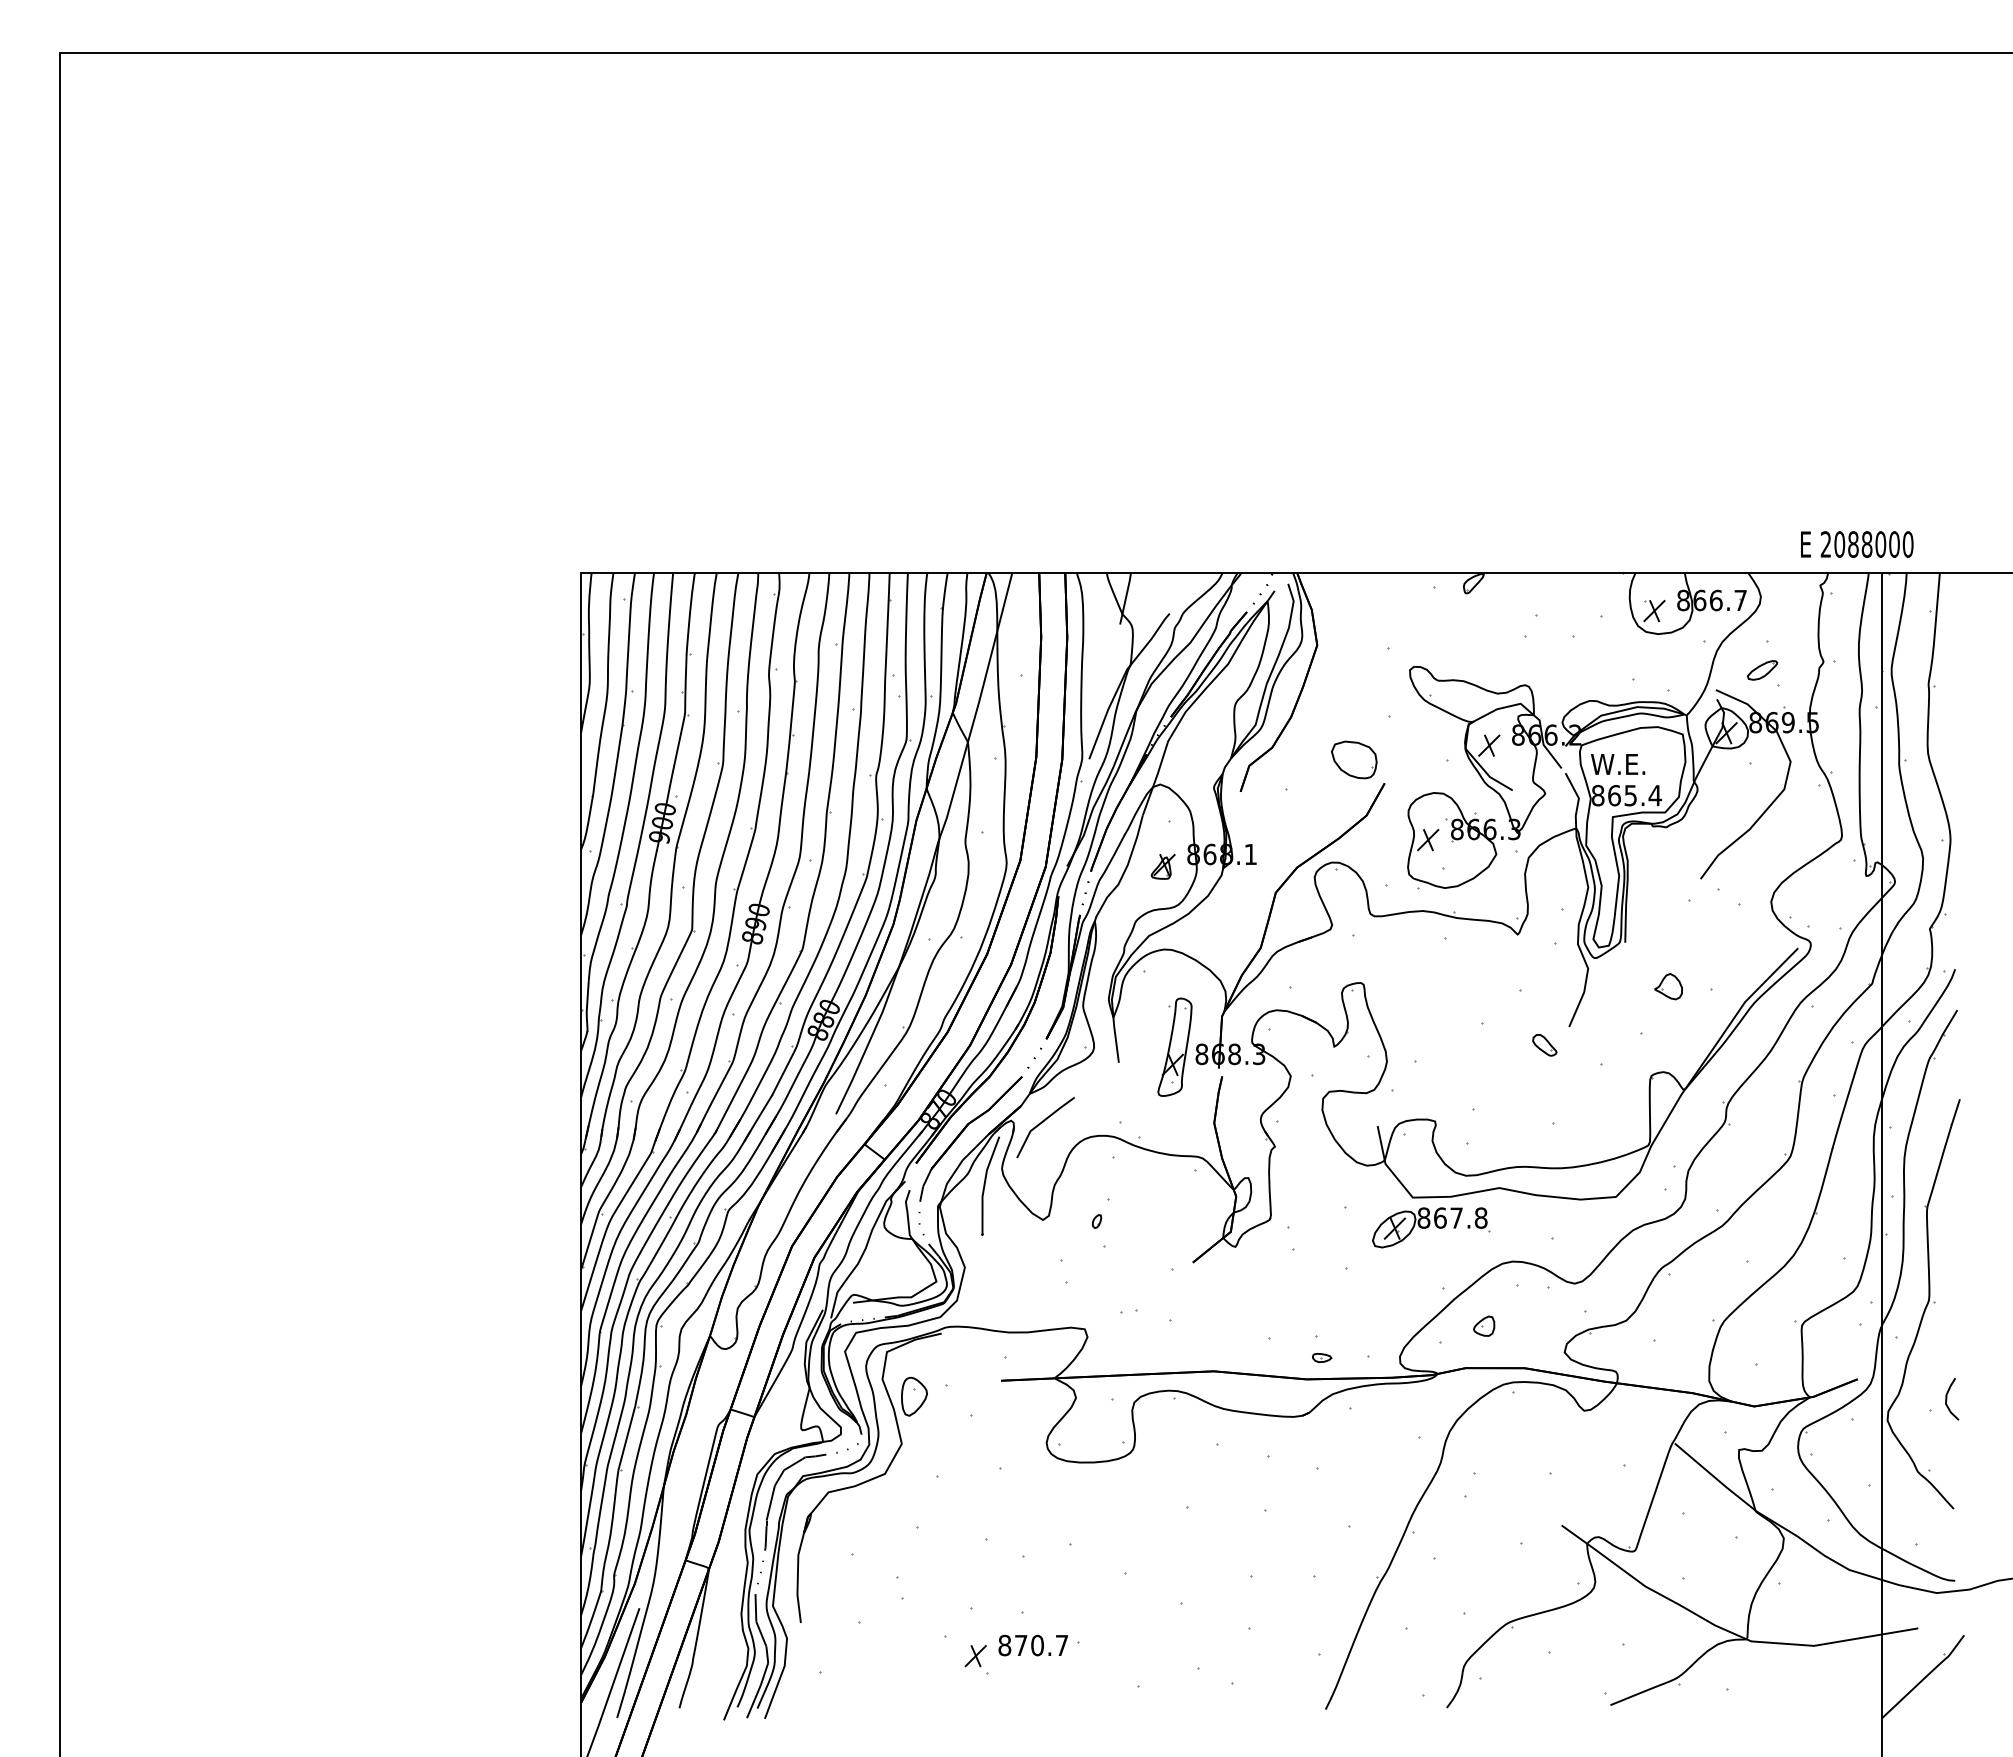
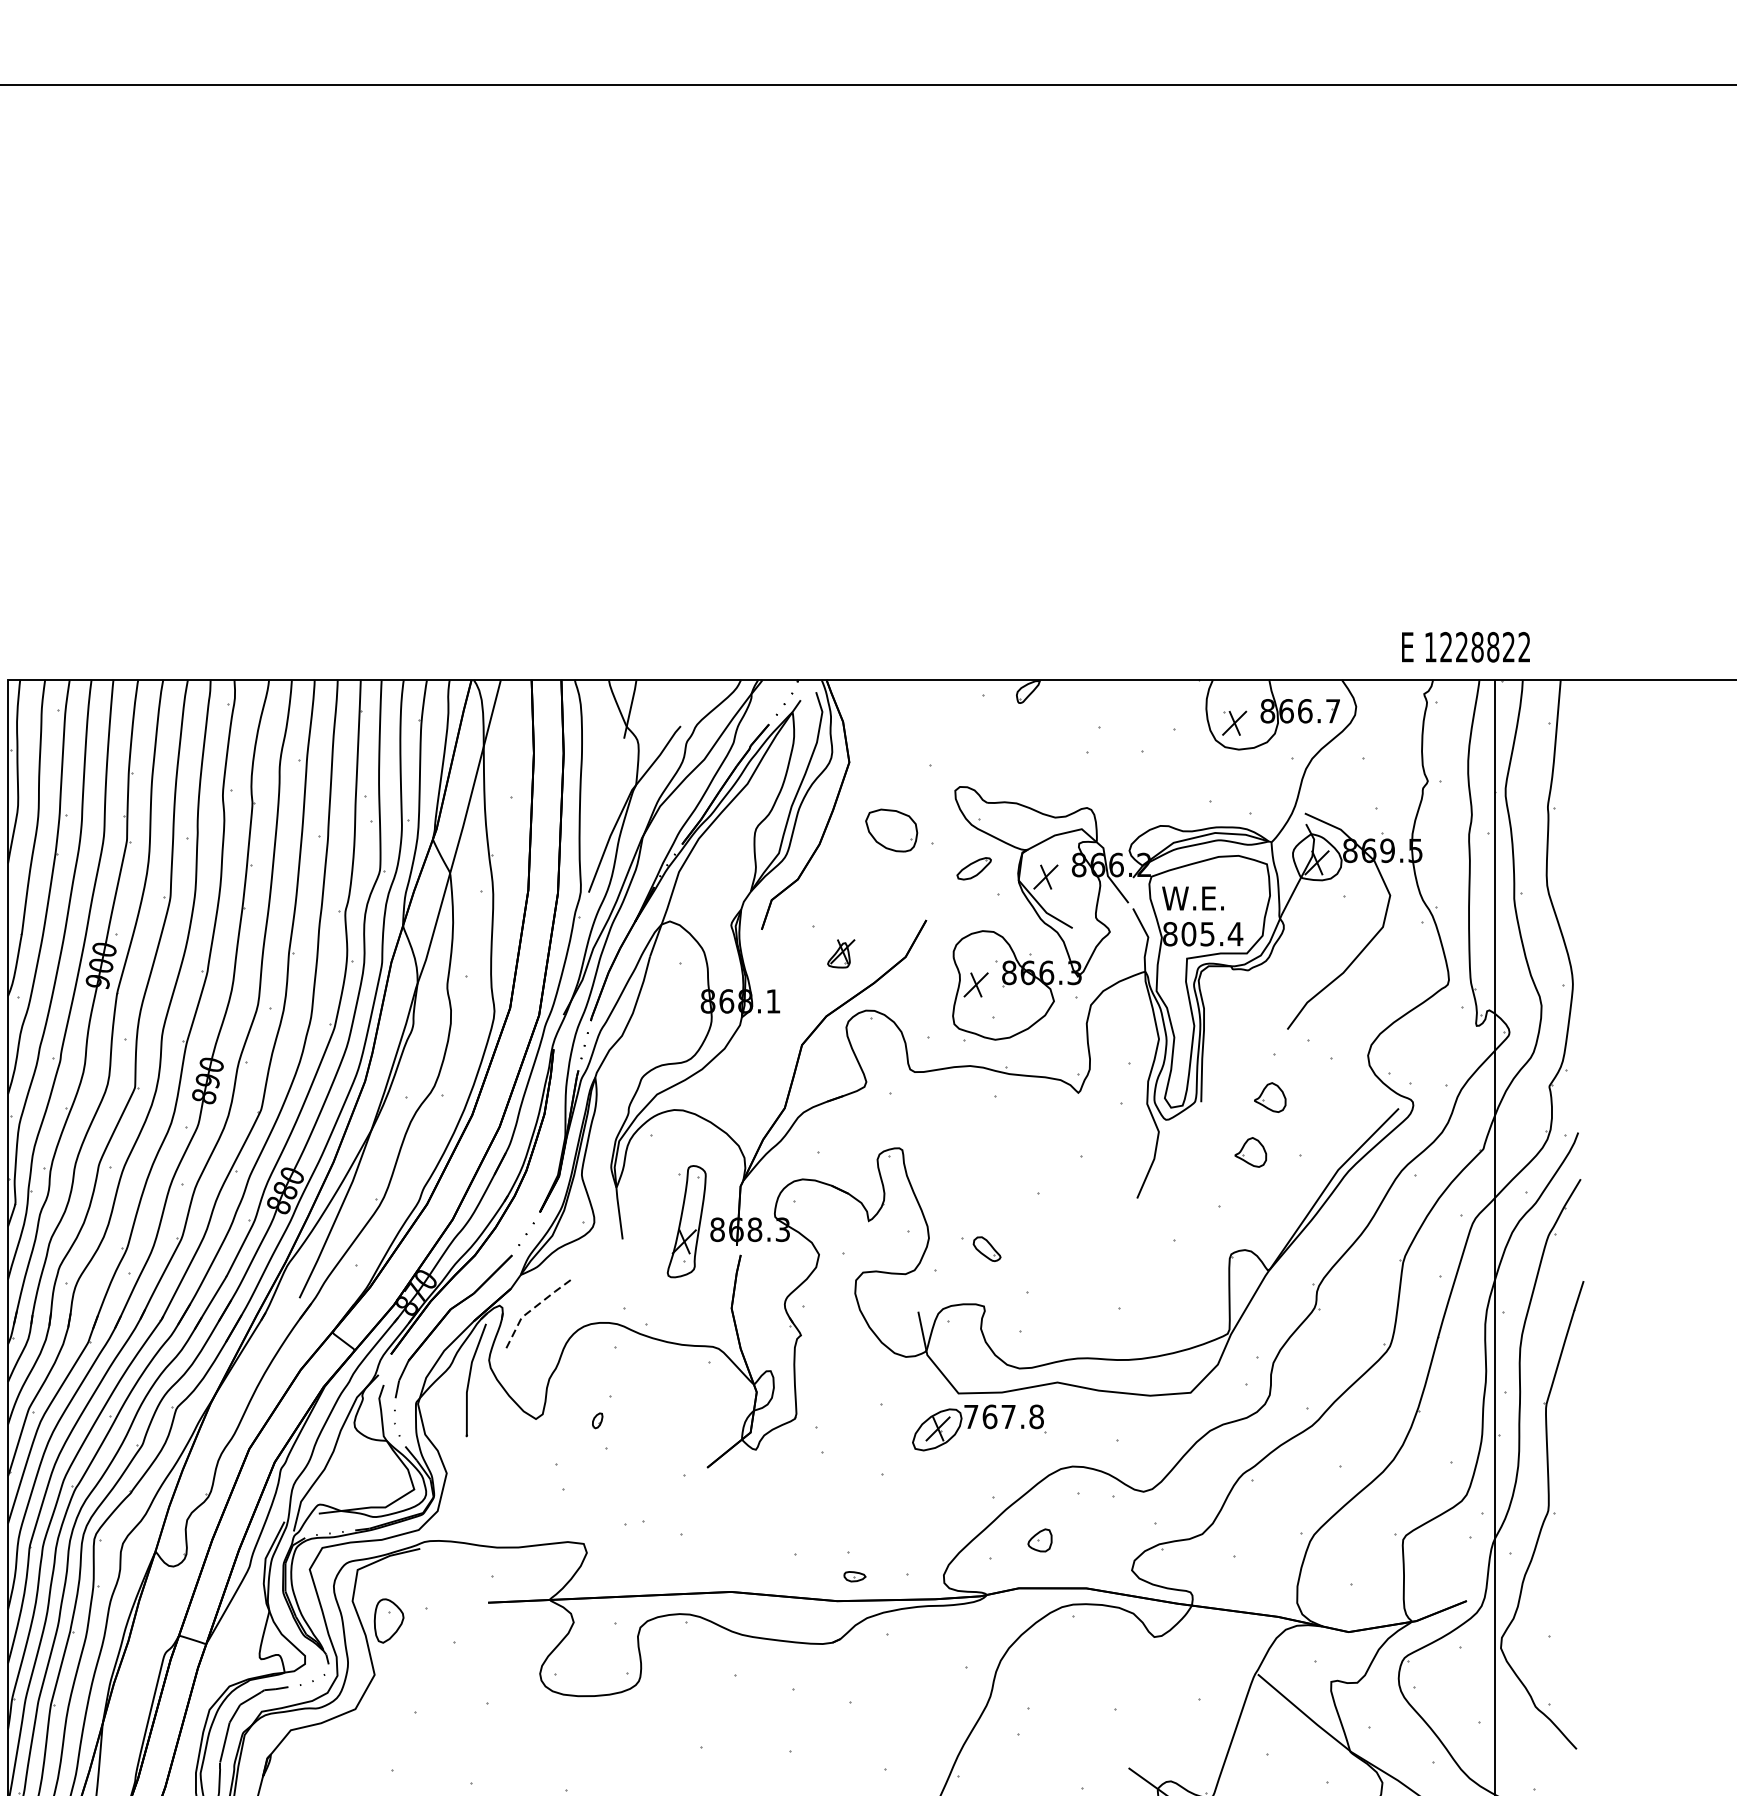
text: (1866, 544) -> (1476, 647), 2088000 -> 1228822
part: (1762, 670) -> (974, 868), moved
part: (1354, 759) -> (891, 830), moved
text: (1614, 795) -> (1188, 934), 865.4 -> 805.4
part: (1162, 866) -> (840, 953), moved
part: (1685, 938) -> (1270, 1097), added
part: (1544, 1045) -> (986, 1249), moved
line: (1041, 1122) -> (534, 1307), solid -> dashed
text: (1423, 1217) -> (970, 1416), 867.8 -> 767.8
curve: (1947, 1399) -> (1569, 1624), removed

